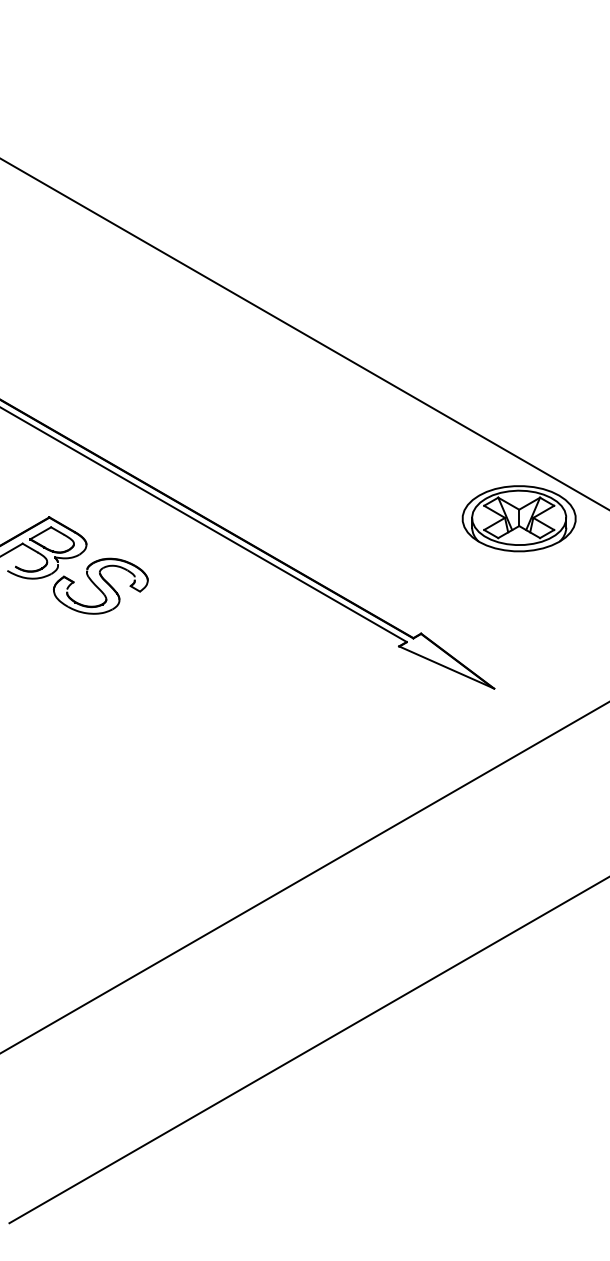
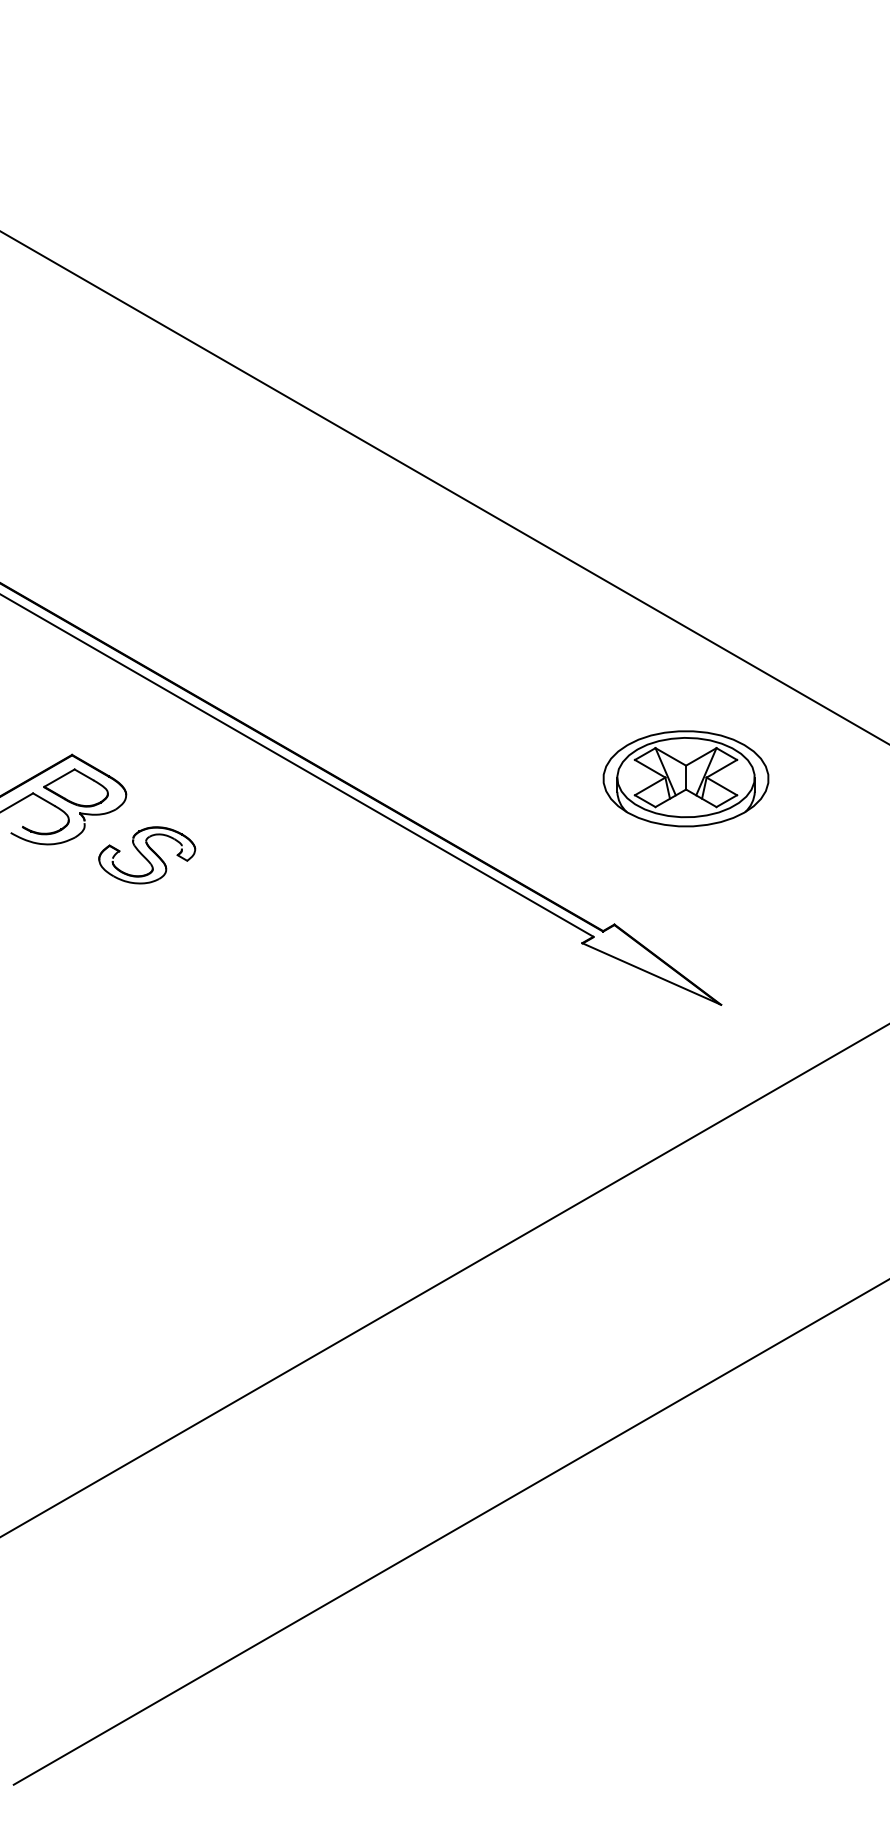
part: (518, 518) -> (685, 778), moved
part: (100, 585) -> (146, 854), size x0.7

